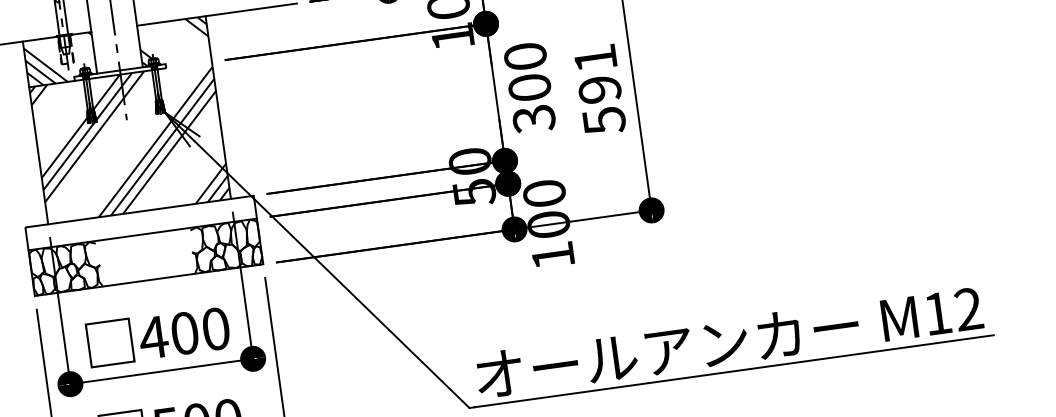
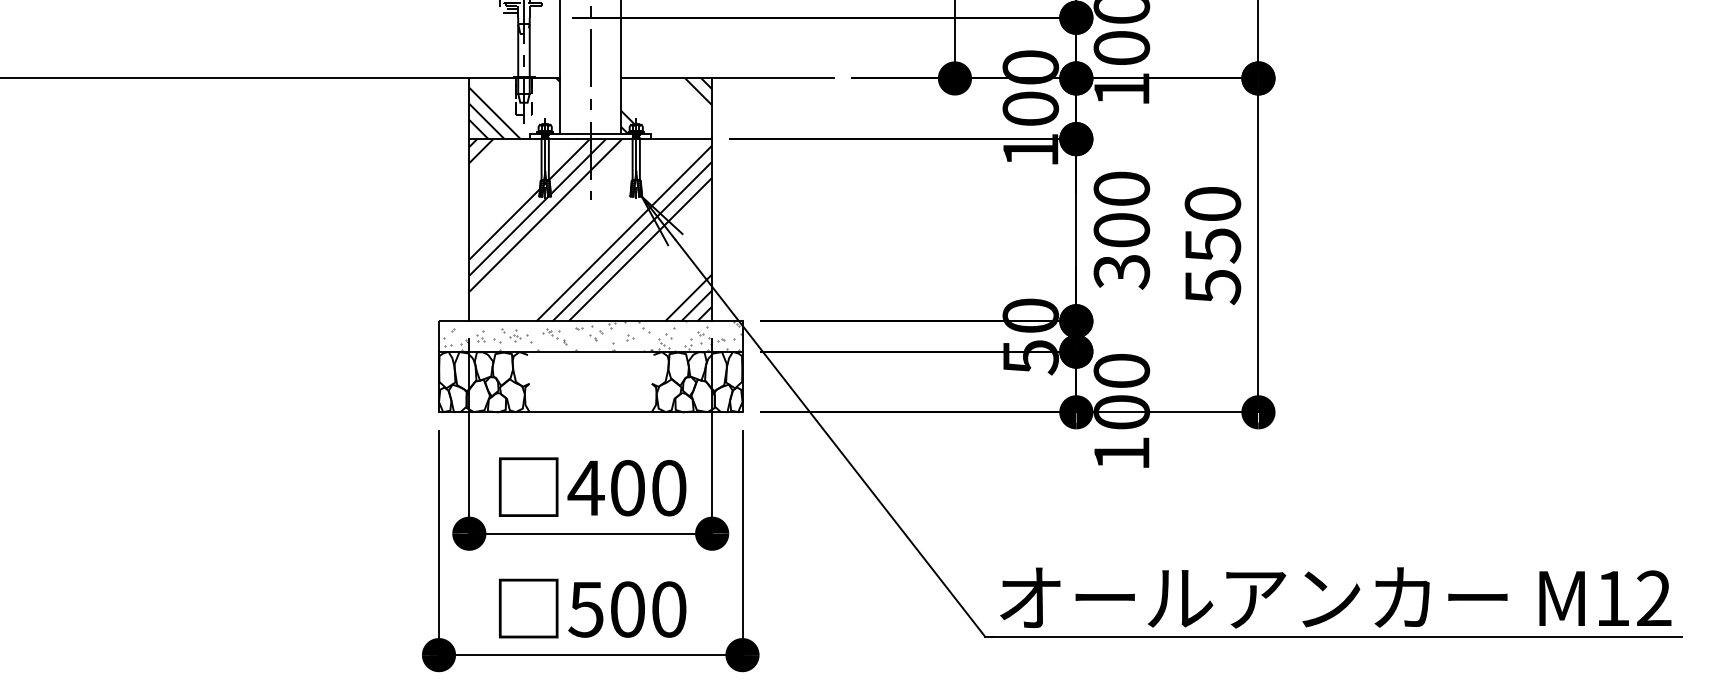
line: (188, 65) -> (681, 139), added
text: (597, 74) -> (1212, 225), 591 -> 550
hatch: (142, 222) -> (592, 336), added

